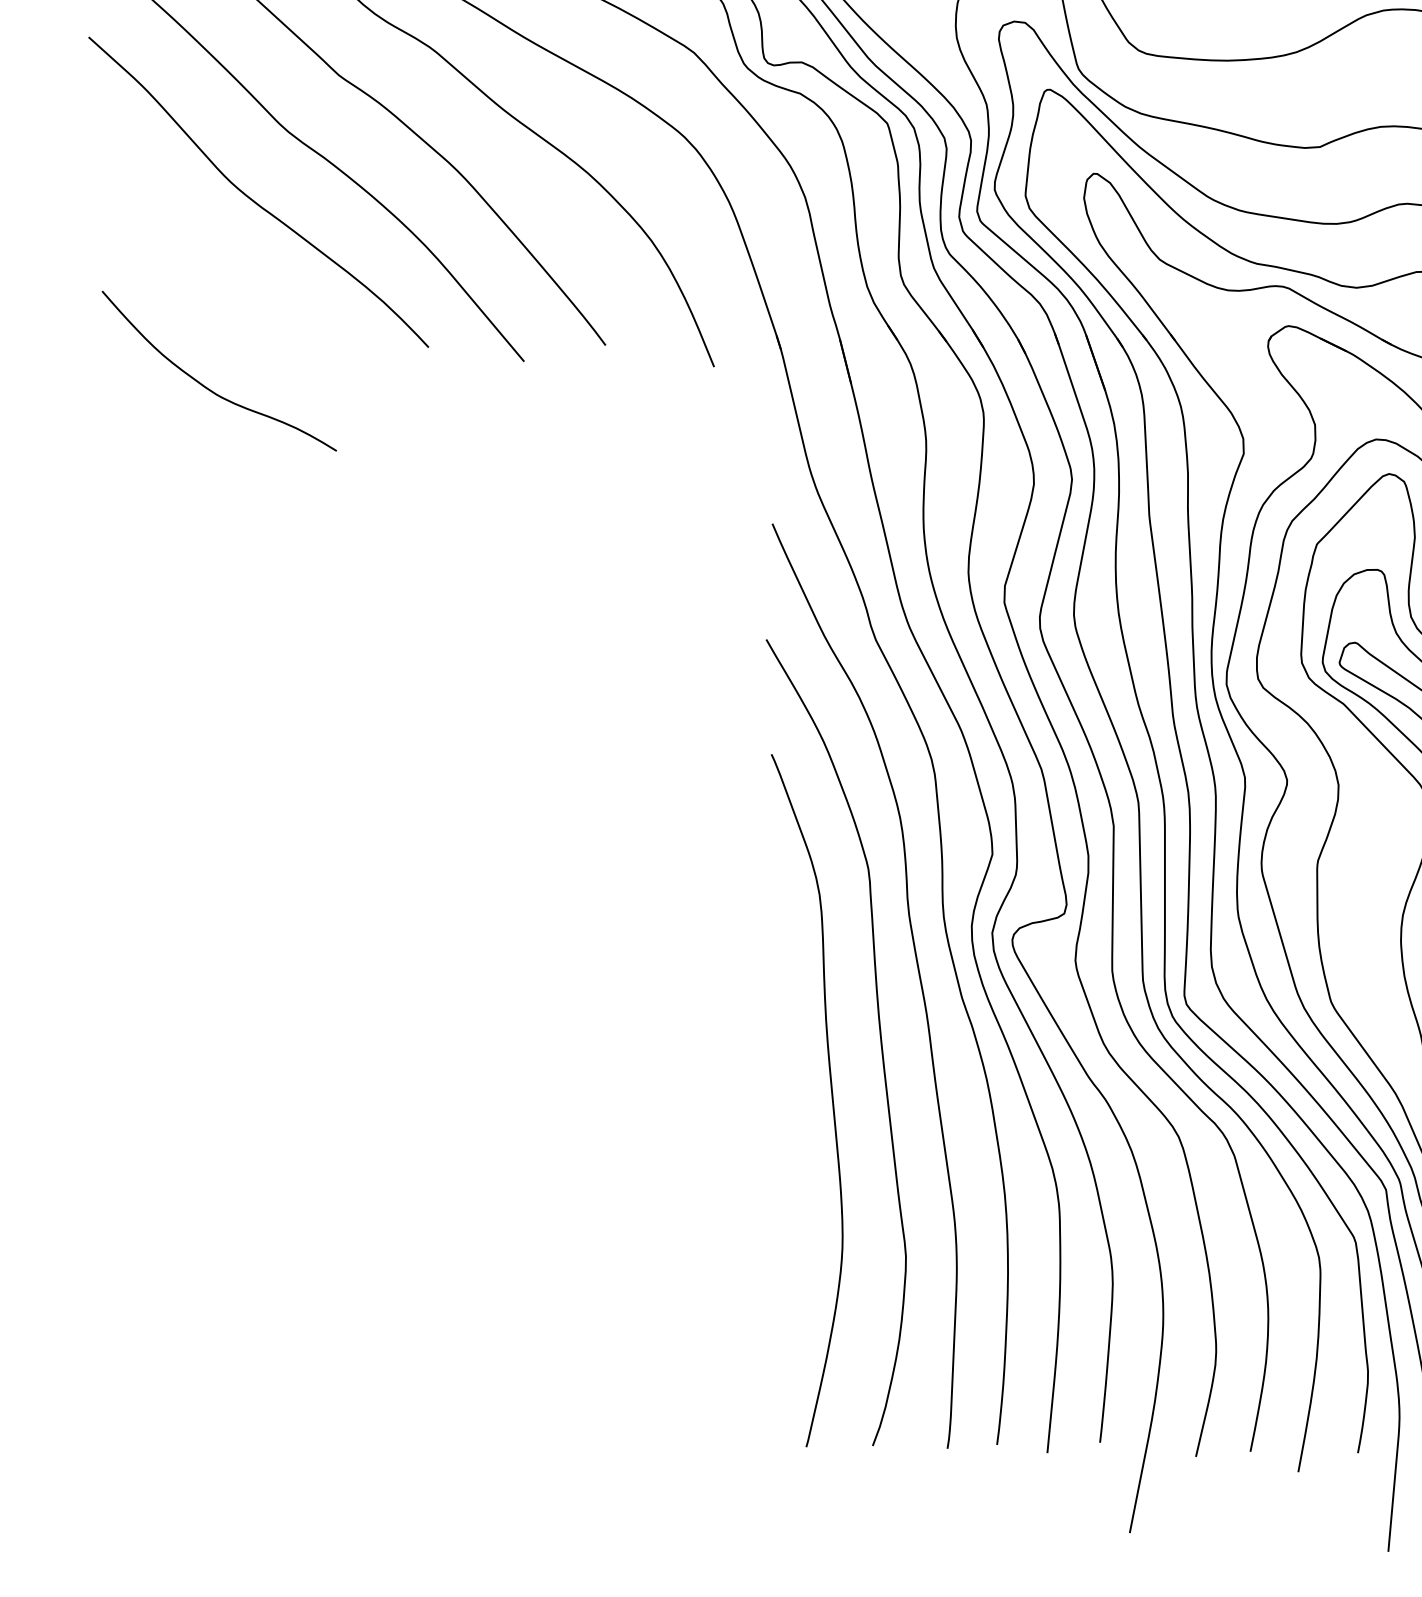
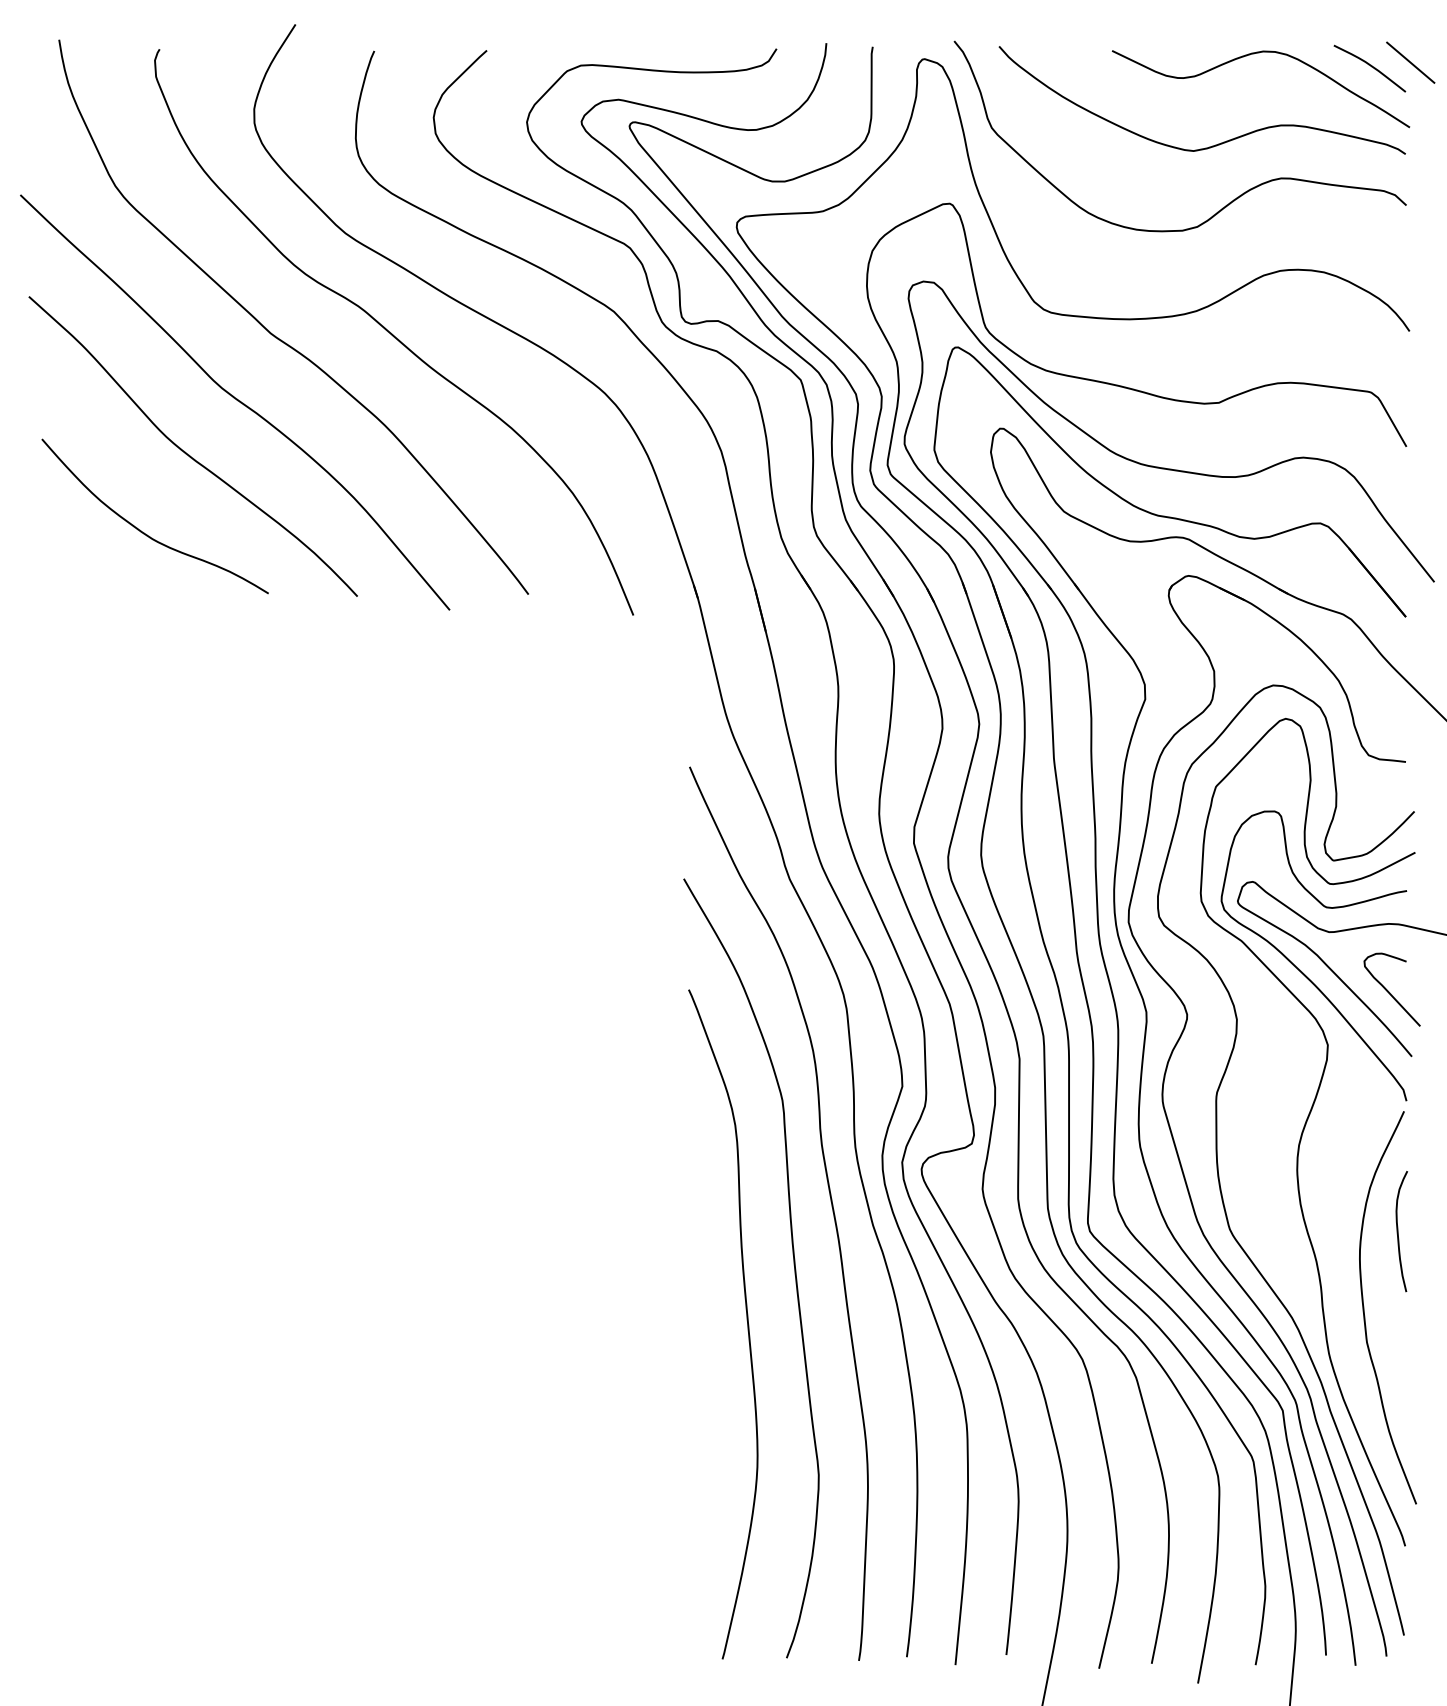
curve: (208, 387) -> (144, 532), moved

